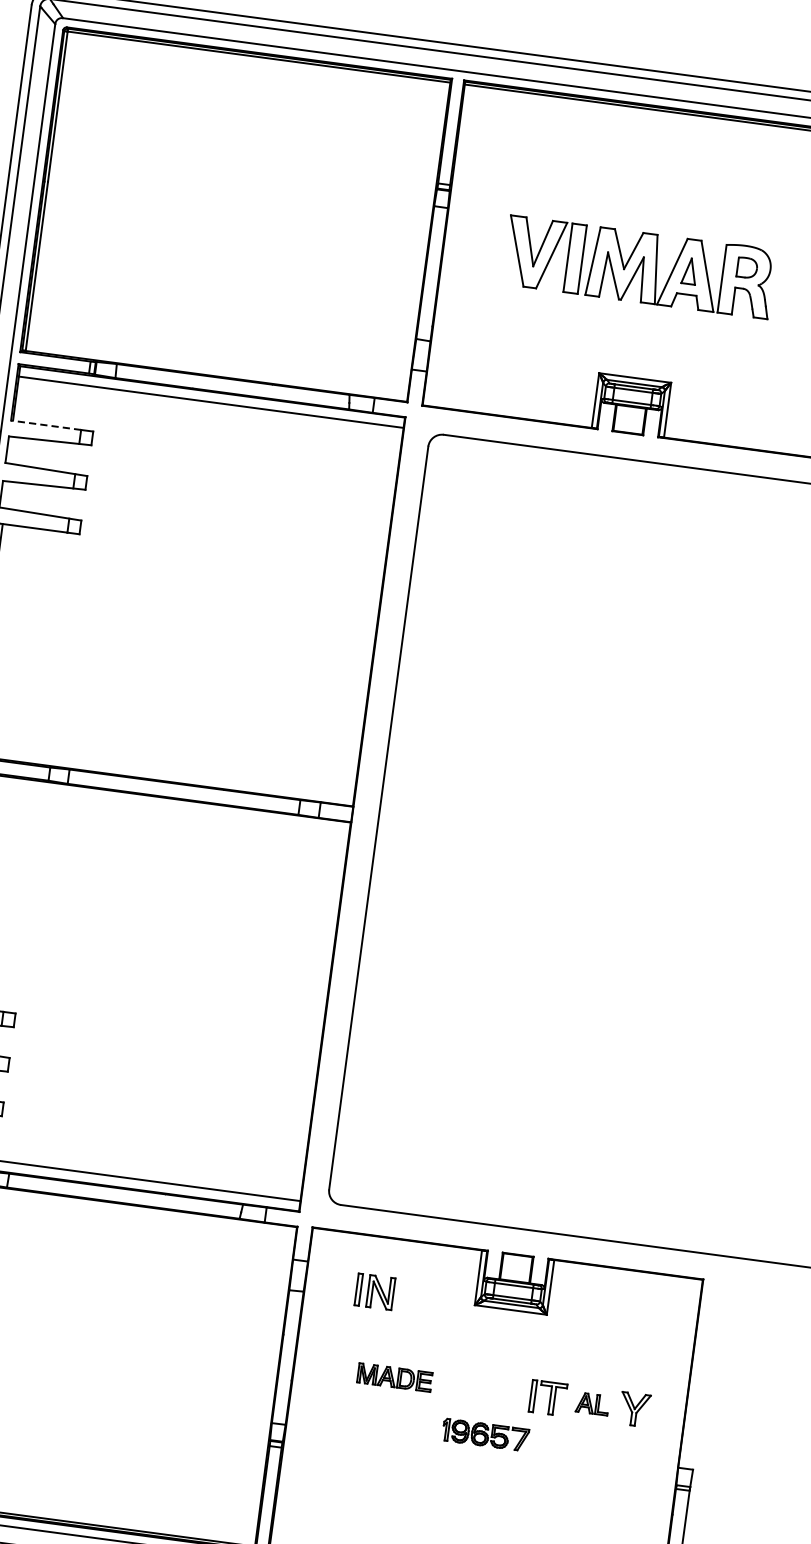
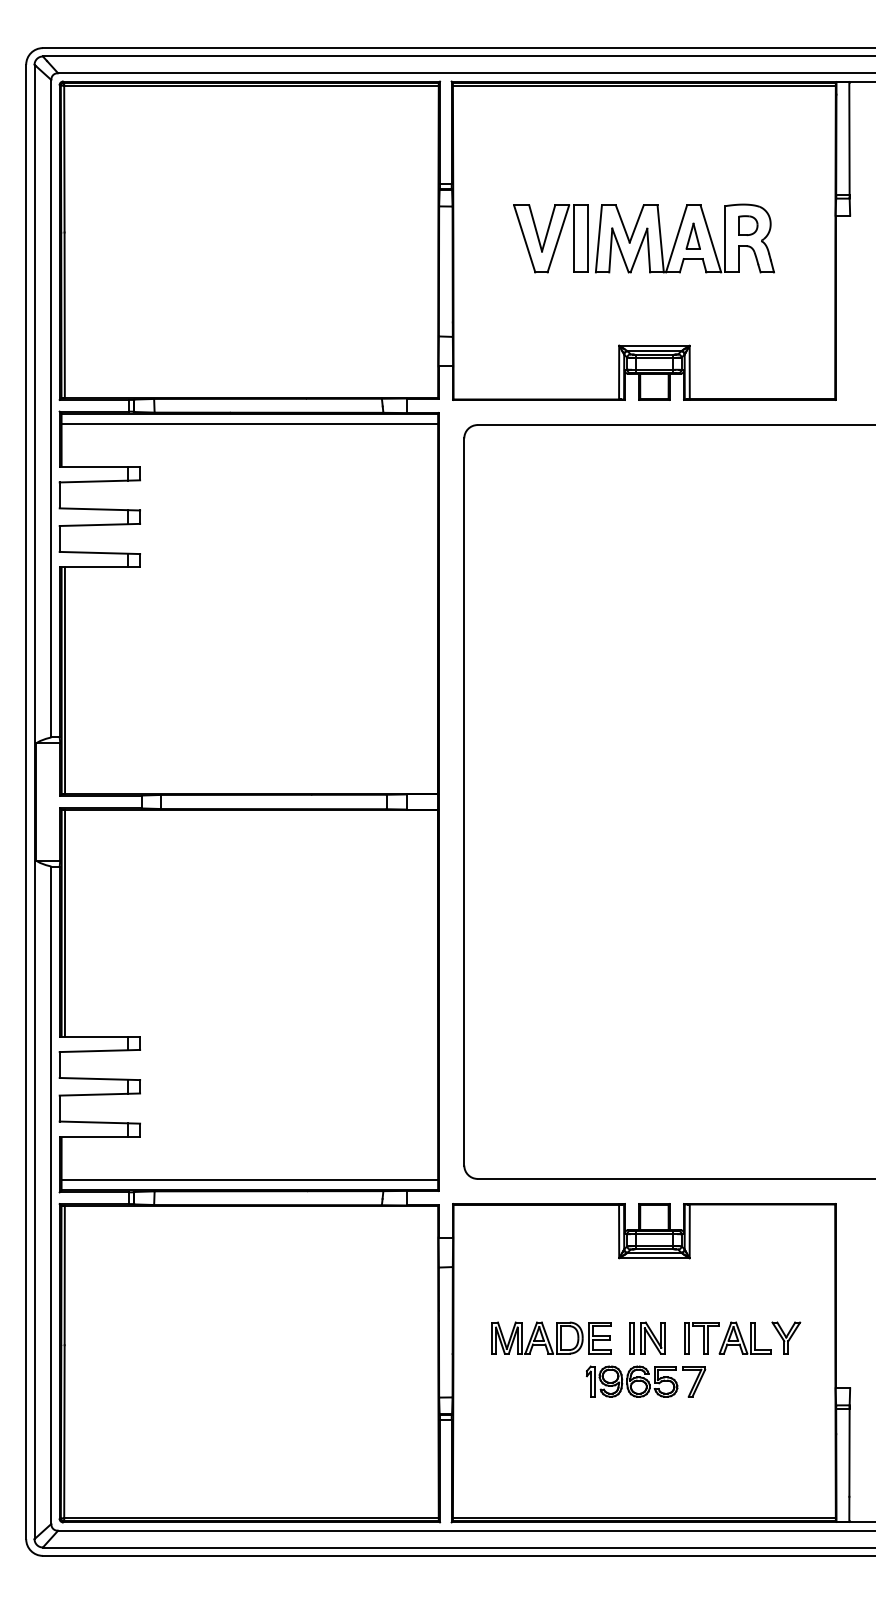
line: (45, 424) -> (93, 466), dashed -> solid
part: (375, 1291) -> (647, 1337), moved
part: (394, 1377) -> (551, 1337), size x1.67
part: (592, 1403) -> (744, 1337), size x1.67
part: (485, 1434) -> (646, 1381), size x1.43

